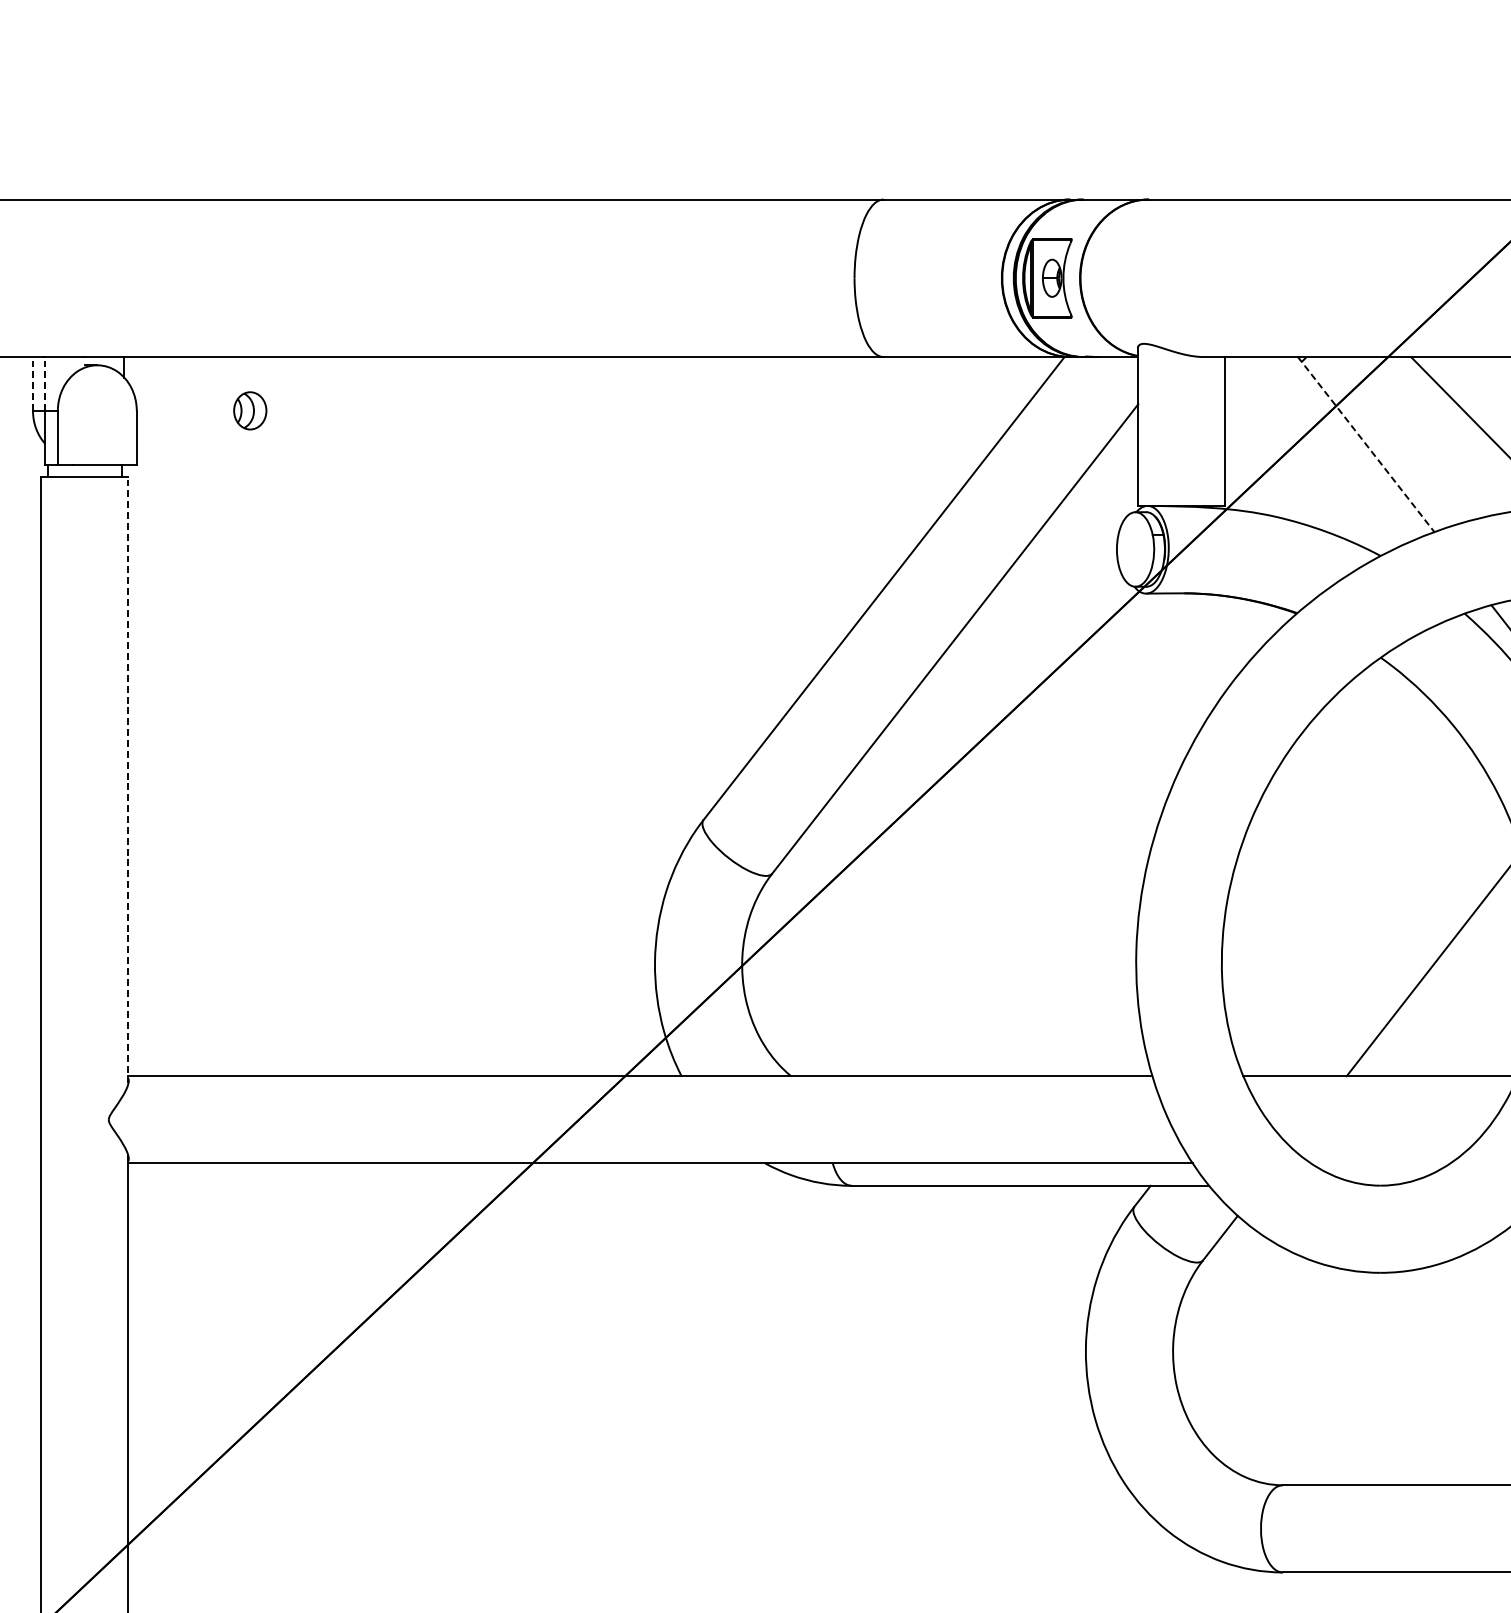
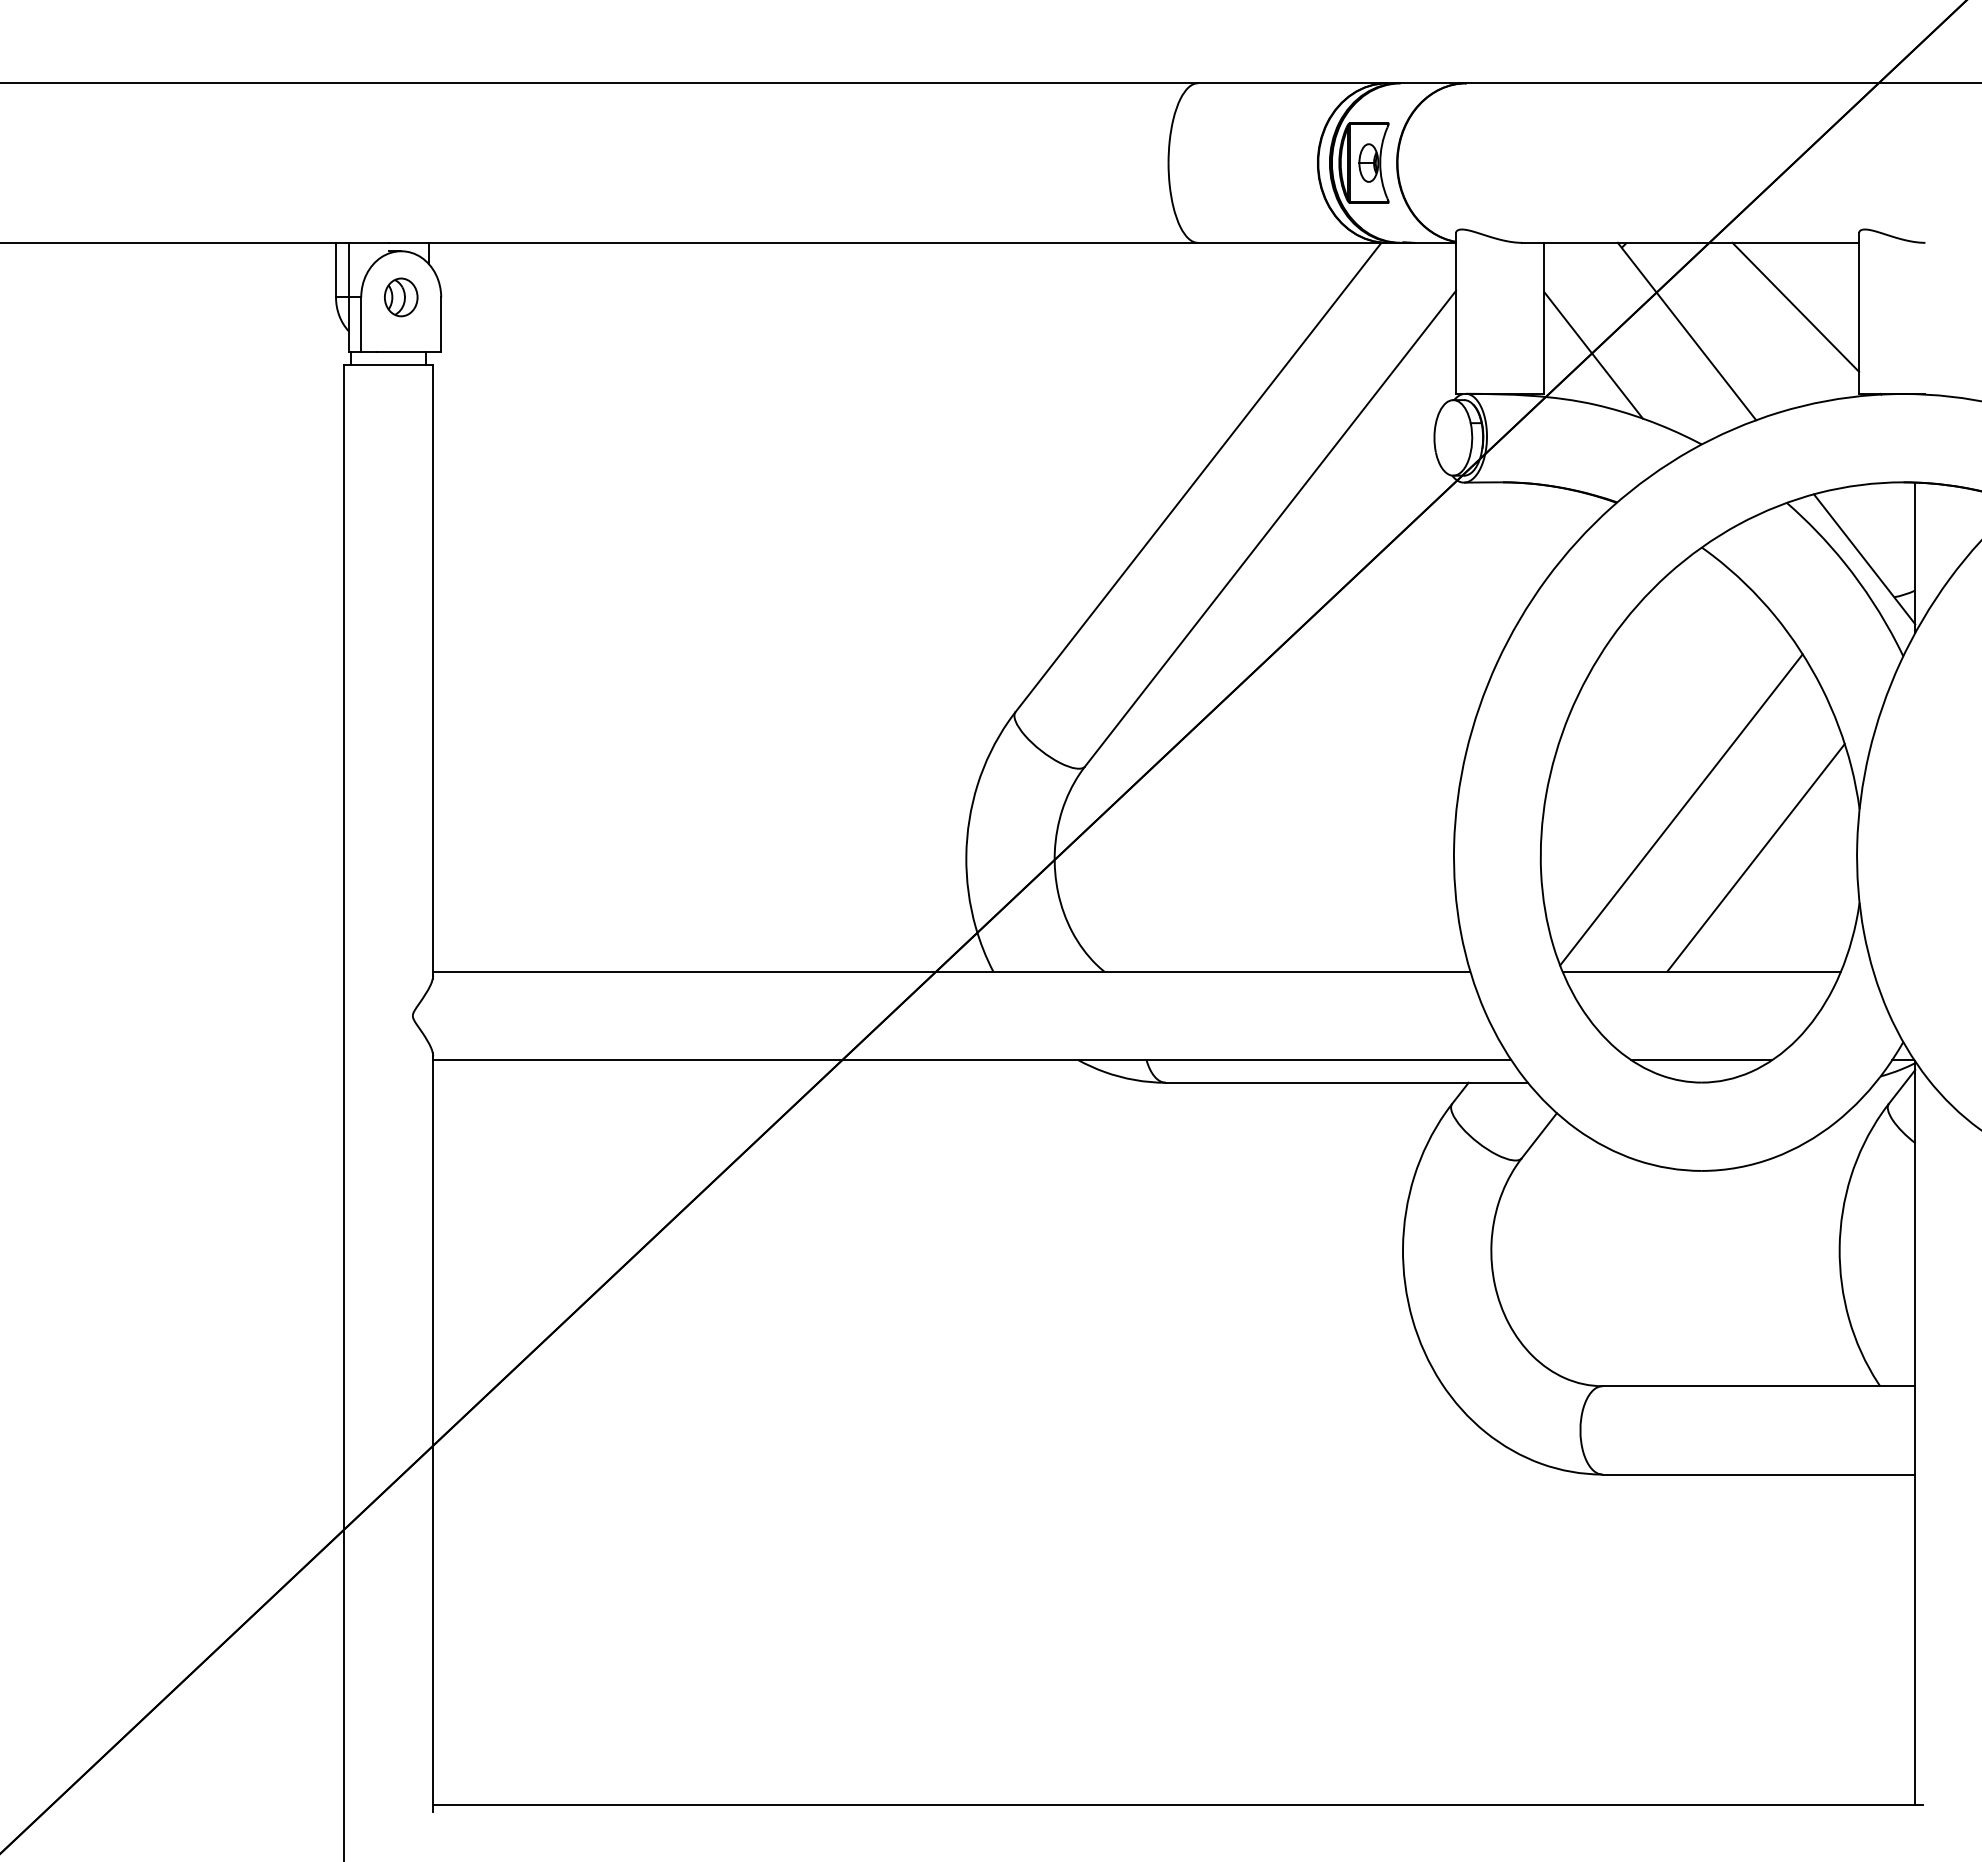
line: (33, 383) -> (336, 269), dashed -> solid
line: (45, 383) -> (348, 269), dashed -> solid
part: (250, 410) -> (401, 297), moved
line: (1366, 444) -> (1687, 331), dashed -> solid
line: (1273, 468) -> (1593, 355), added
line: (128, 780) -> (432, 671), dashed -> solid
line: (1360, 916) -> (1681, 809), added
line: (1380, 1163) -> (1701, 1060), added

